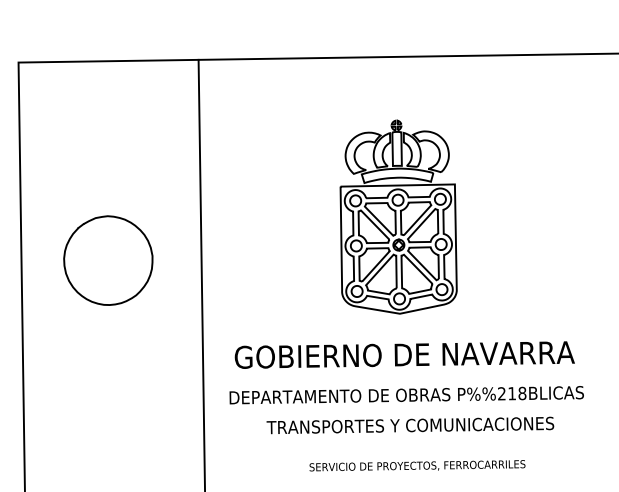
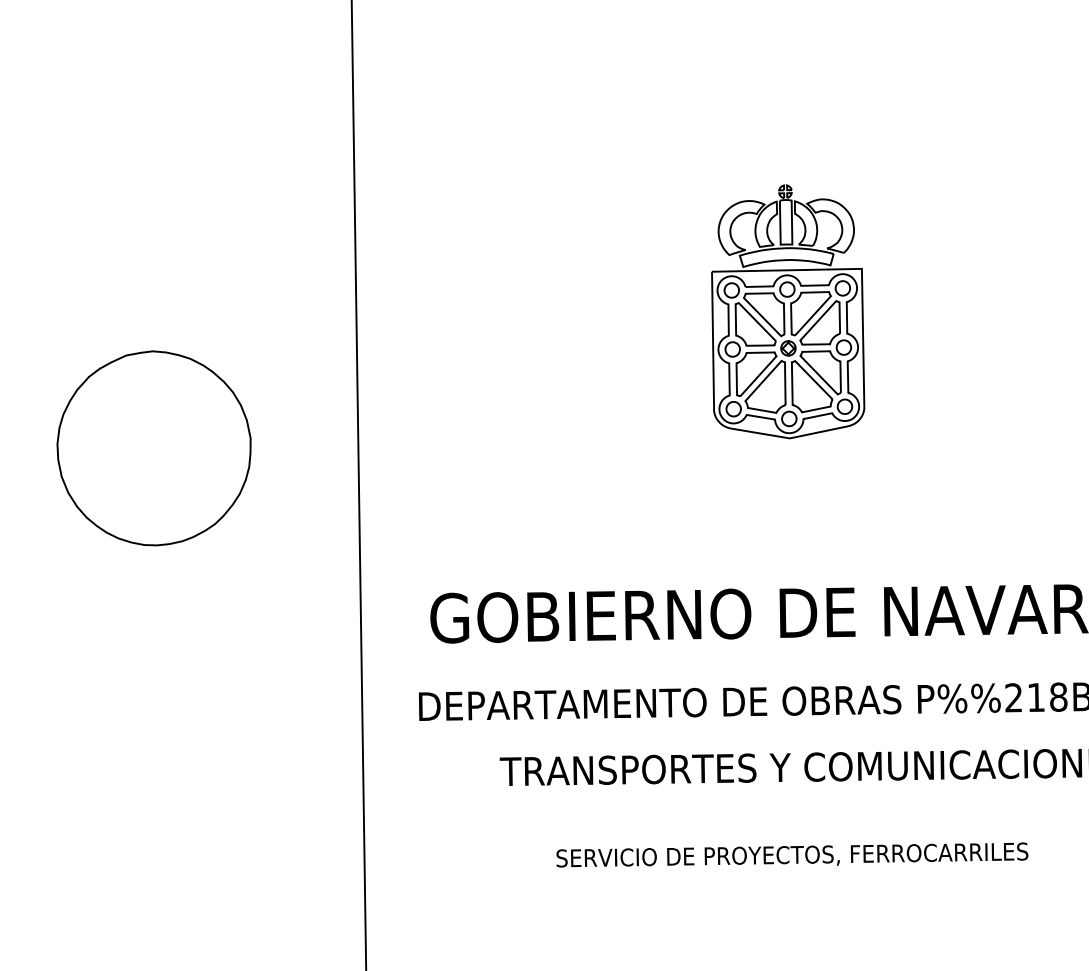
part: (398, 216) -> (787, 310), size x0.6
part: (108, 260) -> (154, 448), moved
text: (417, 465) -> (792, 854), moved

